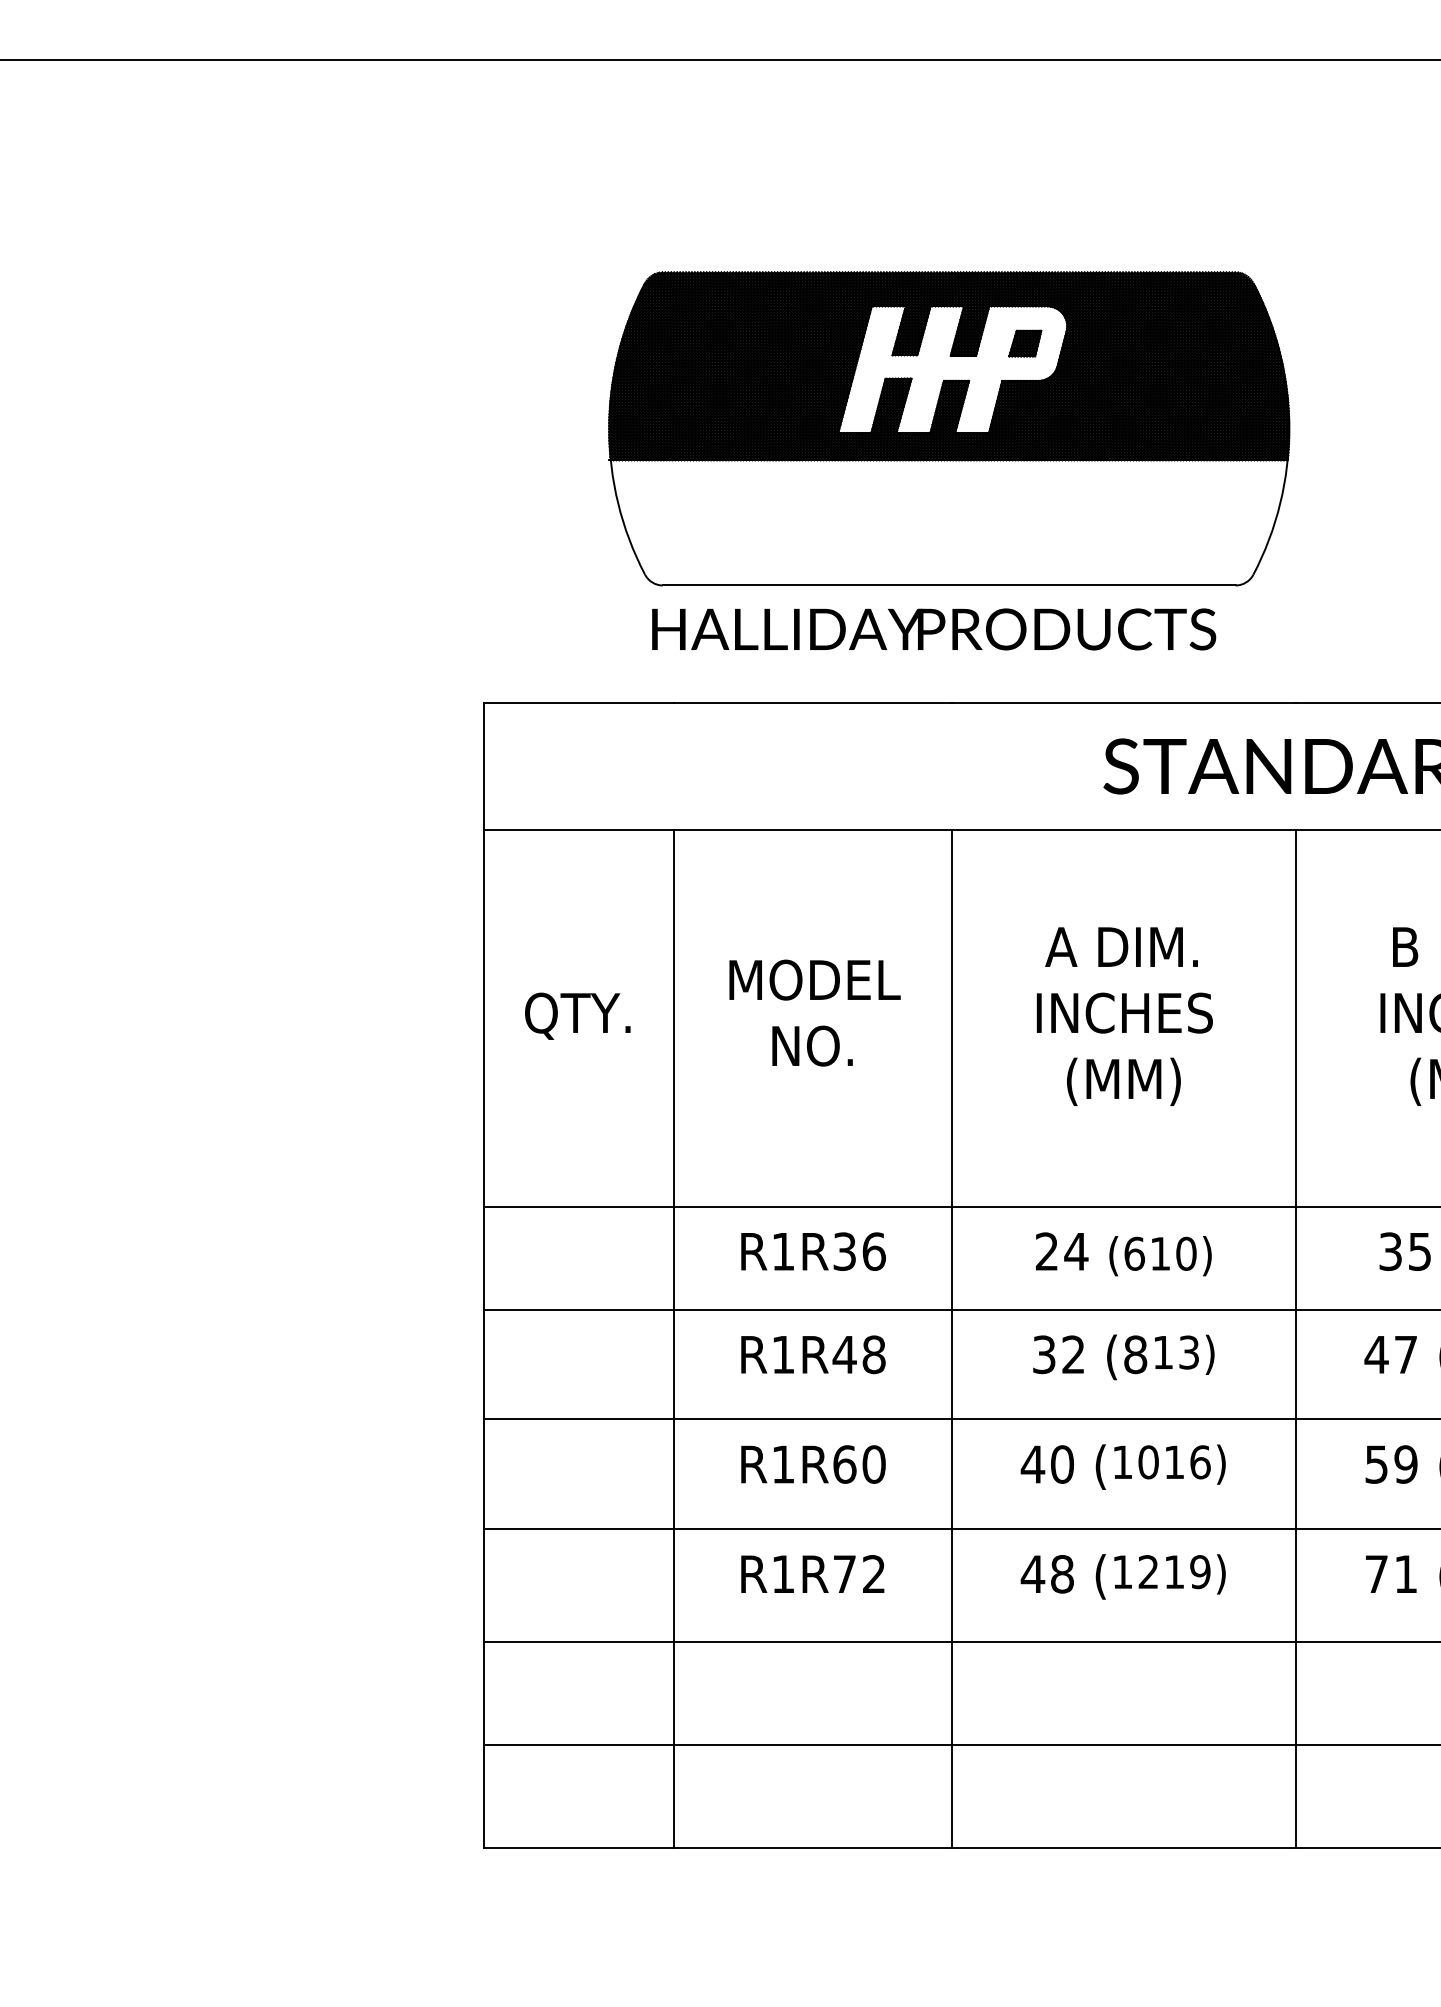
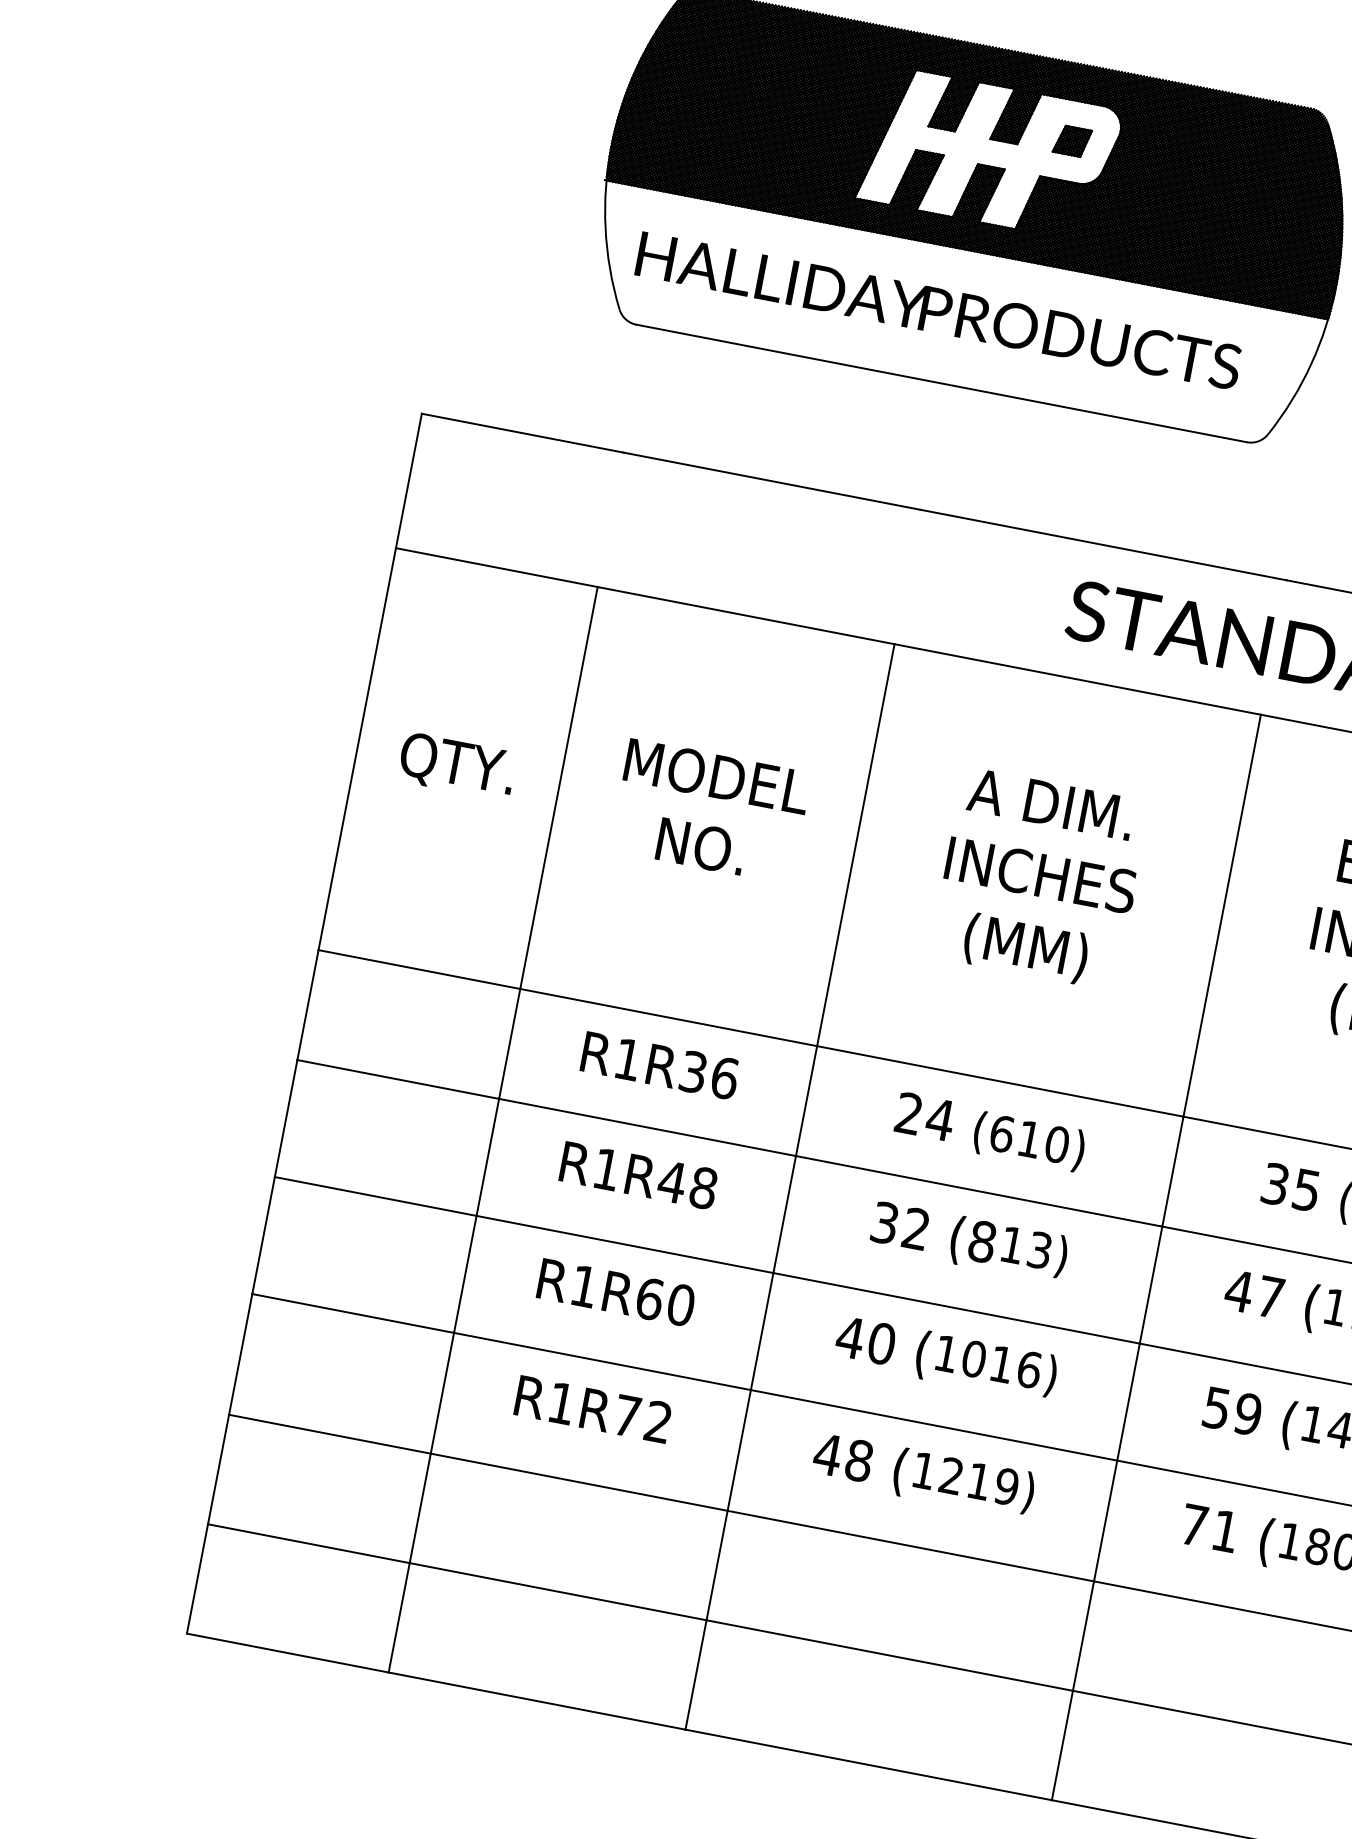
text: (934, 629) -> (939, 311), moved

